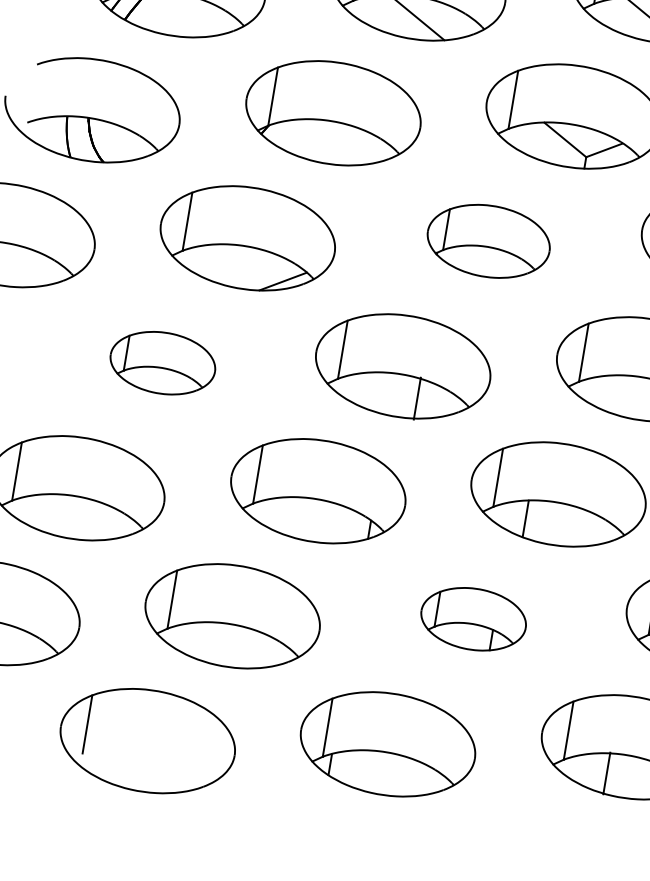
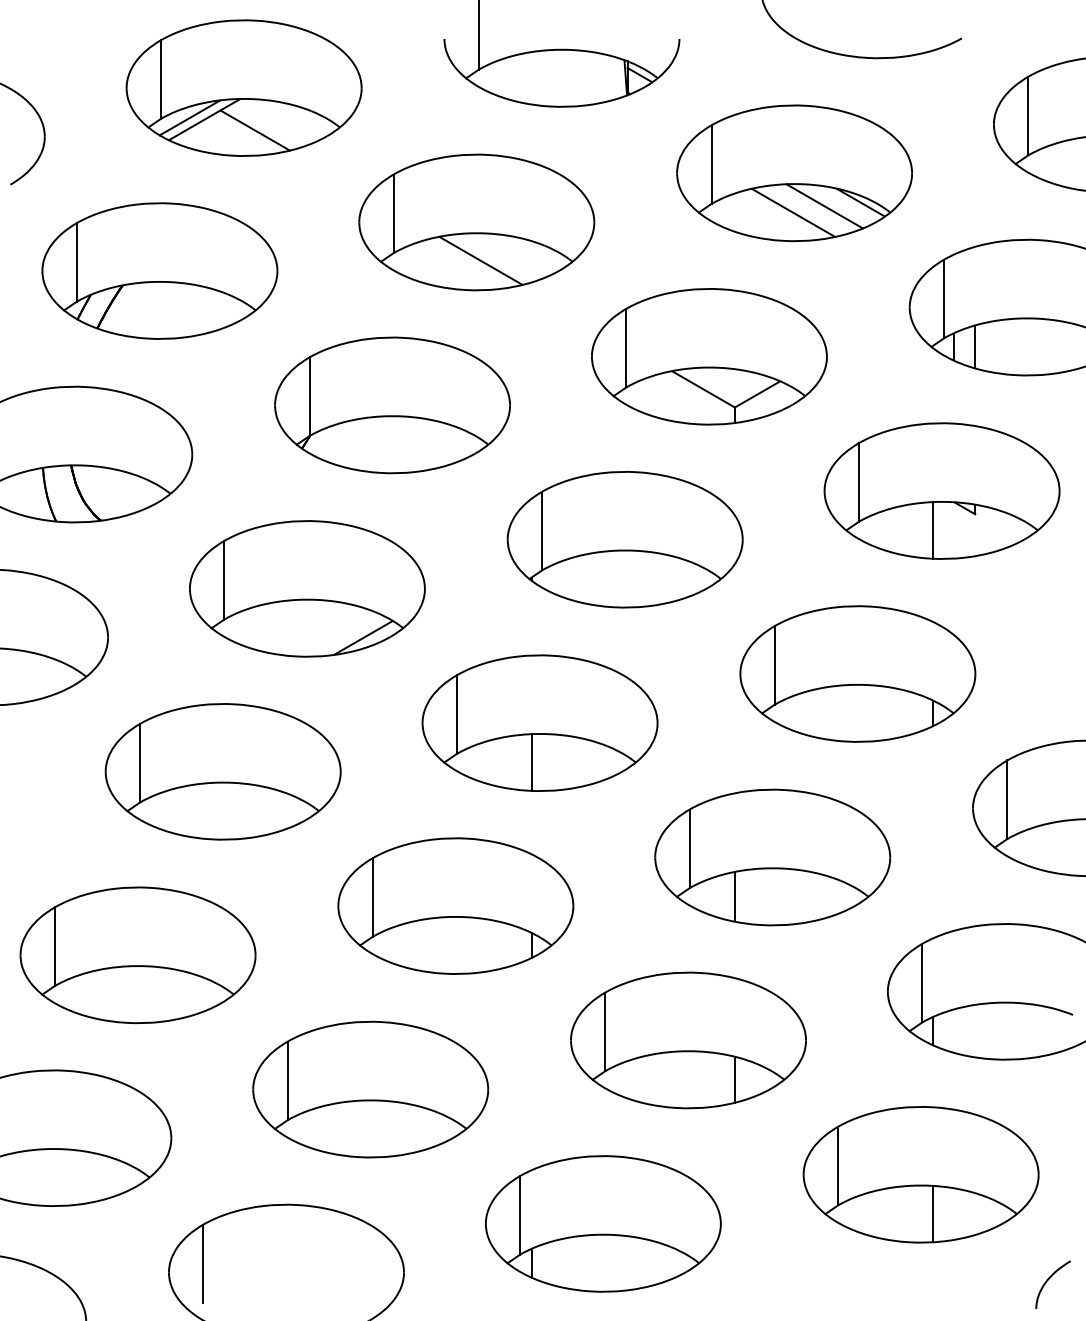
part: (488, 241) -> (624, 539), size x1.43
part: (162, 362) -> (222, 771), size x1.67
line: (417, 398) -> (531, 762), moved
part: (473, 619) -> (688, 1040), size x1.67
line: (606, 773) -> (932, 1213), moved

